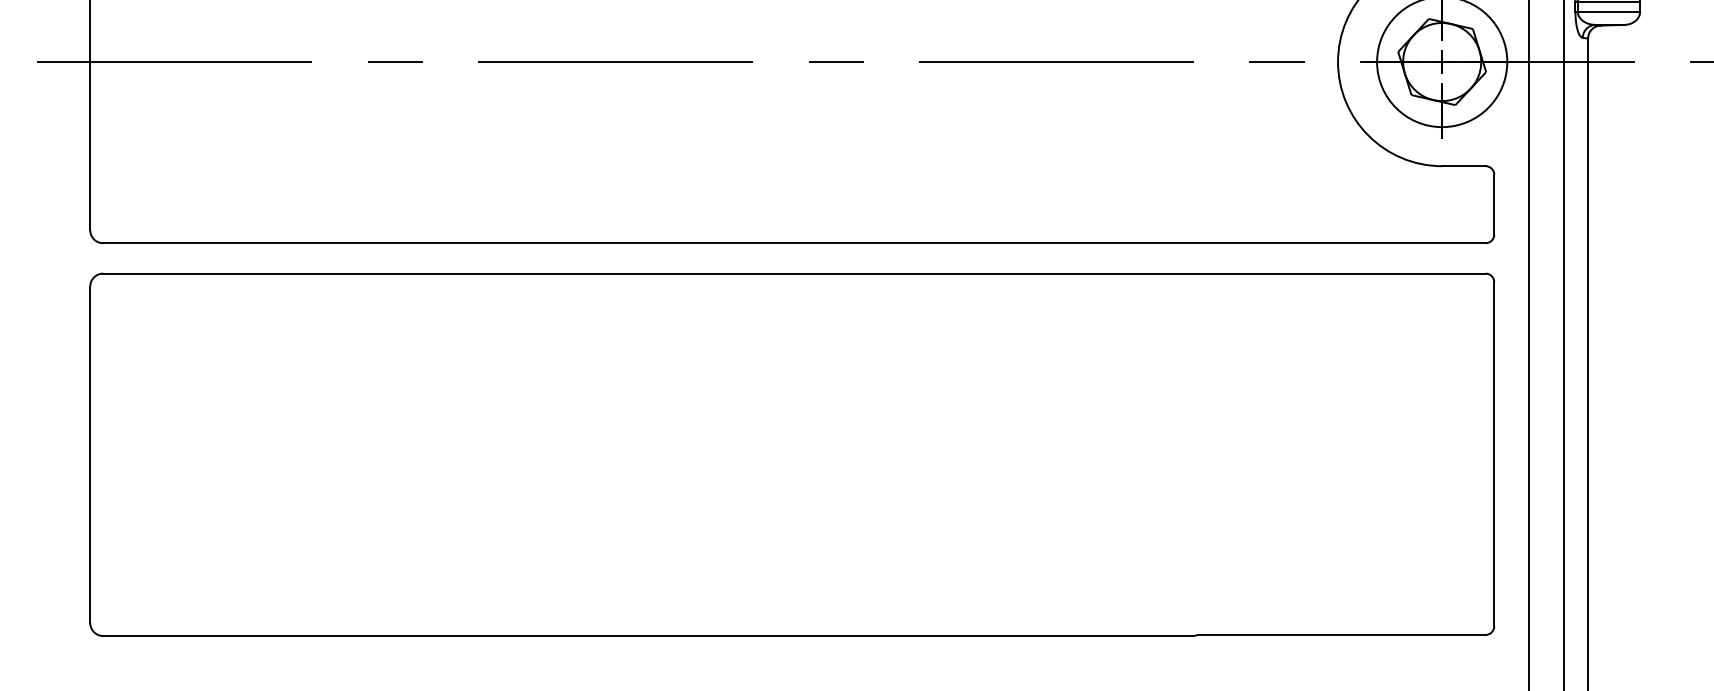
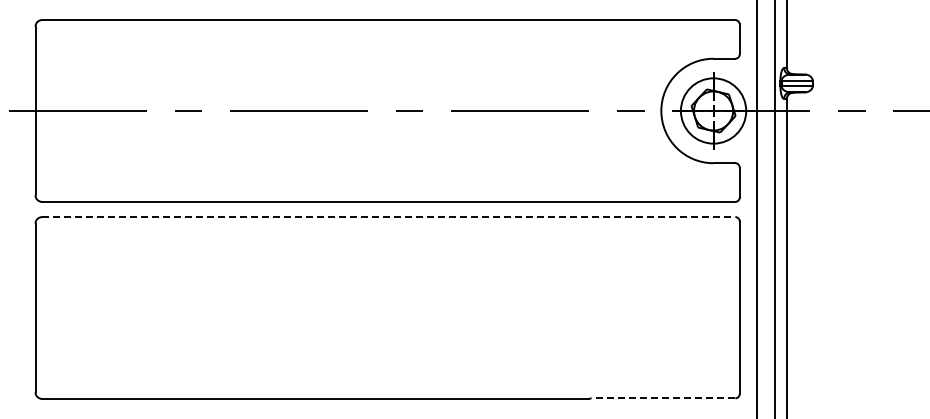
line: (794, 274) -> (388, 217), solid -> dashed
line: (1342, 635) -> (663, 398), solid -> dashed

